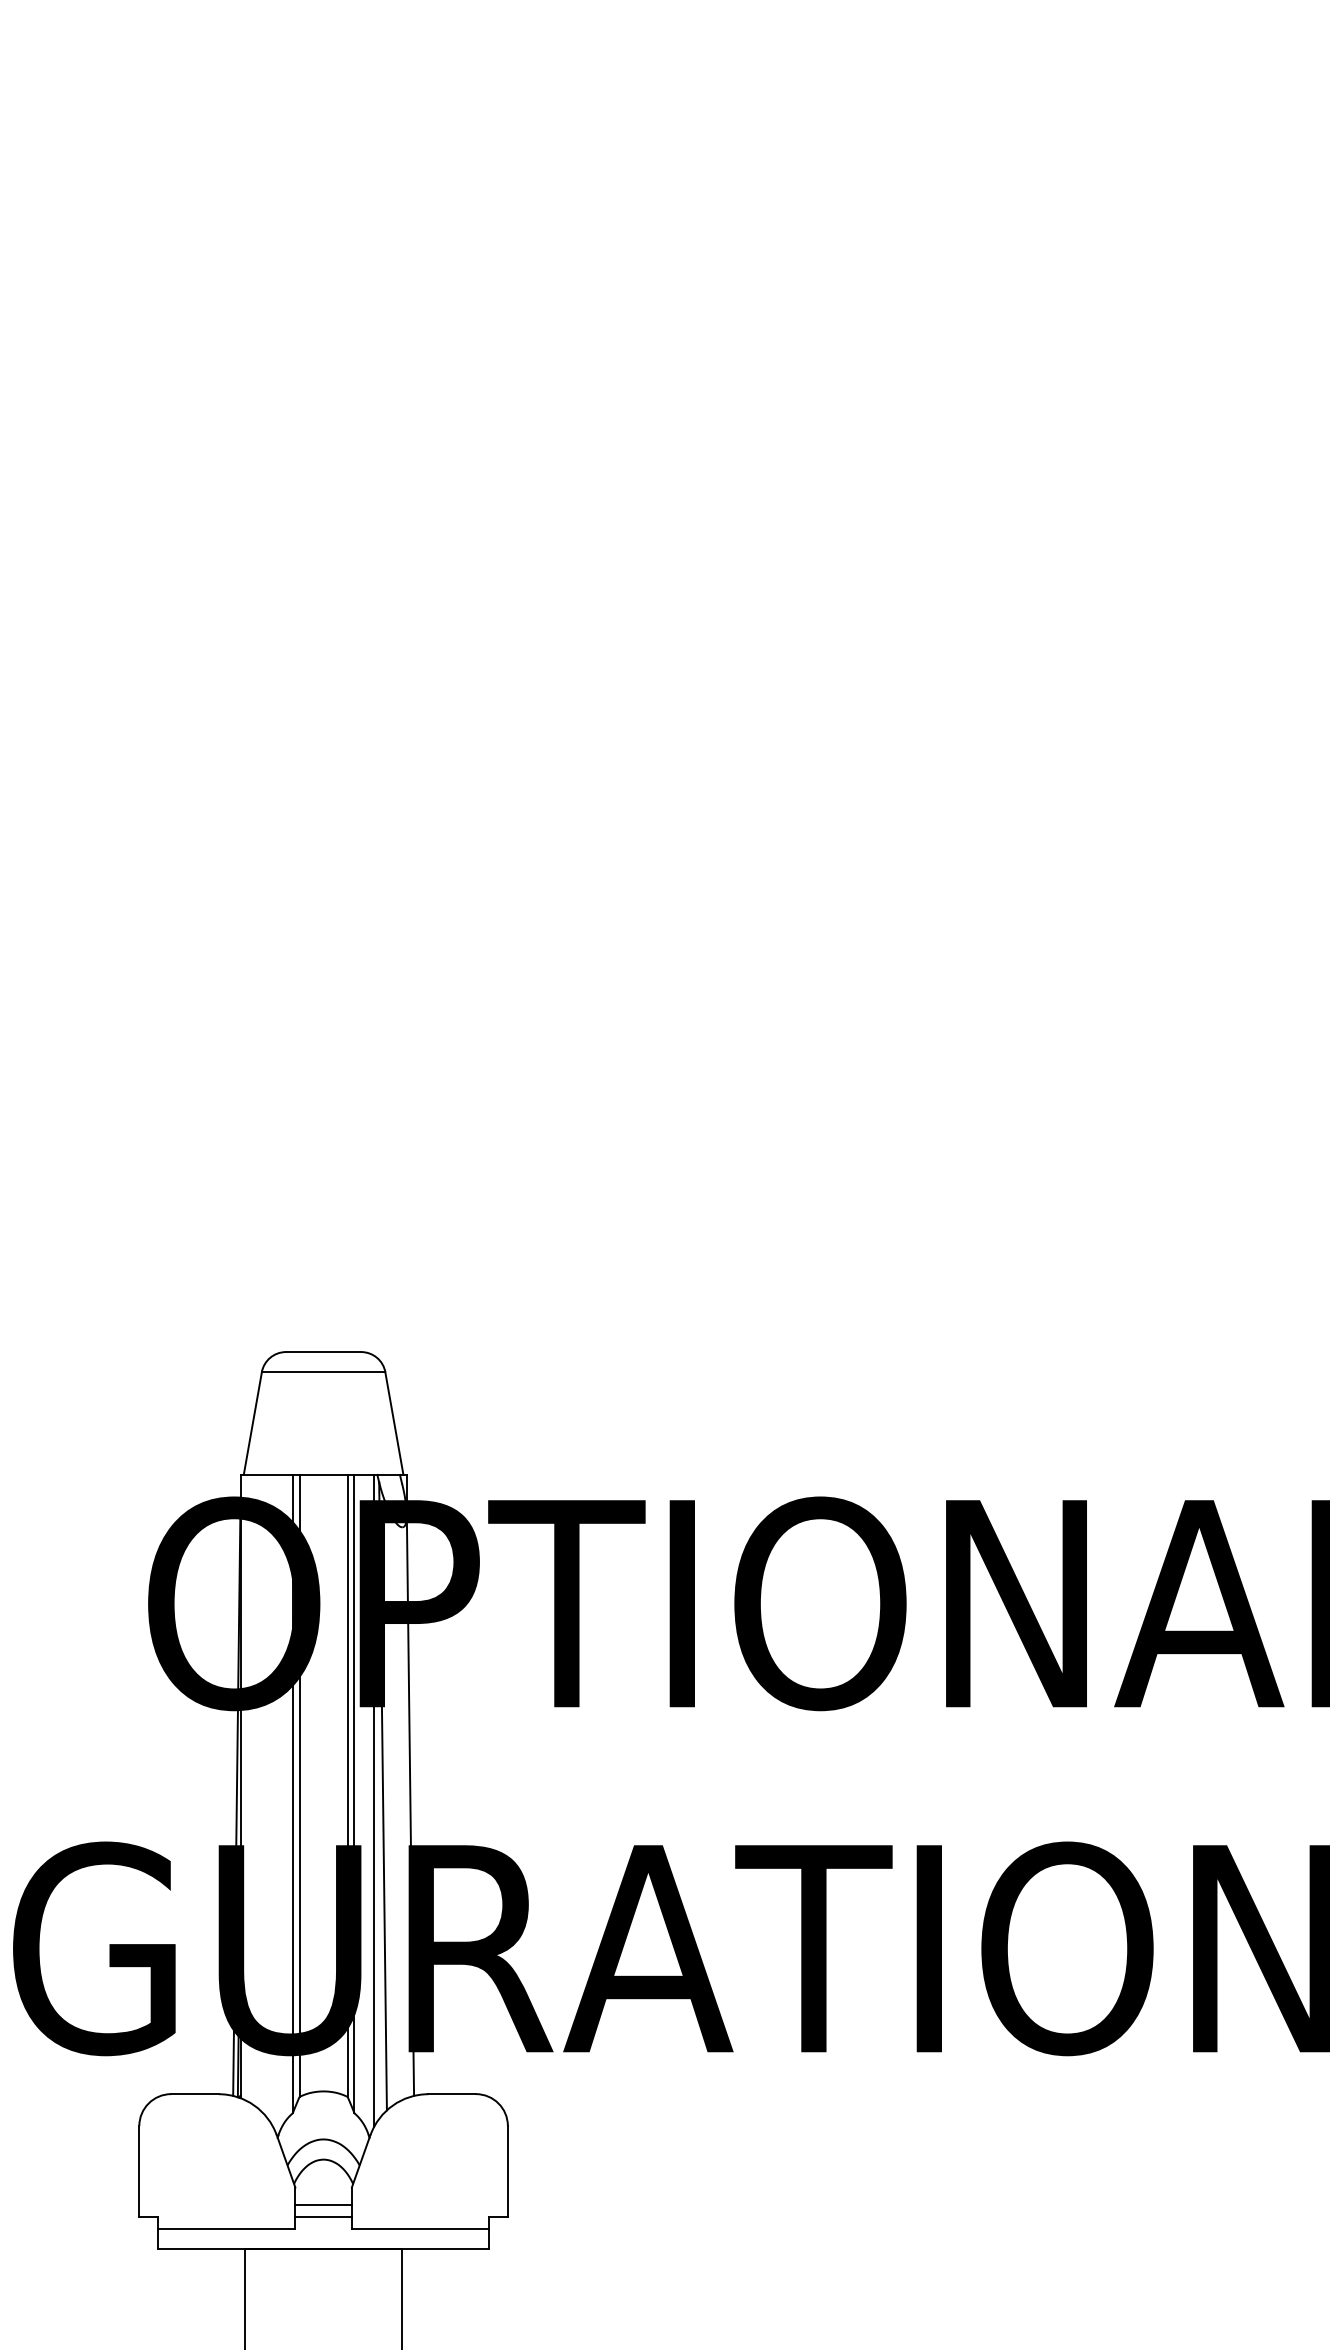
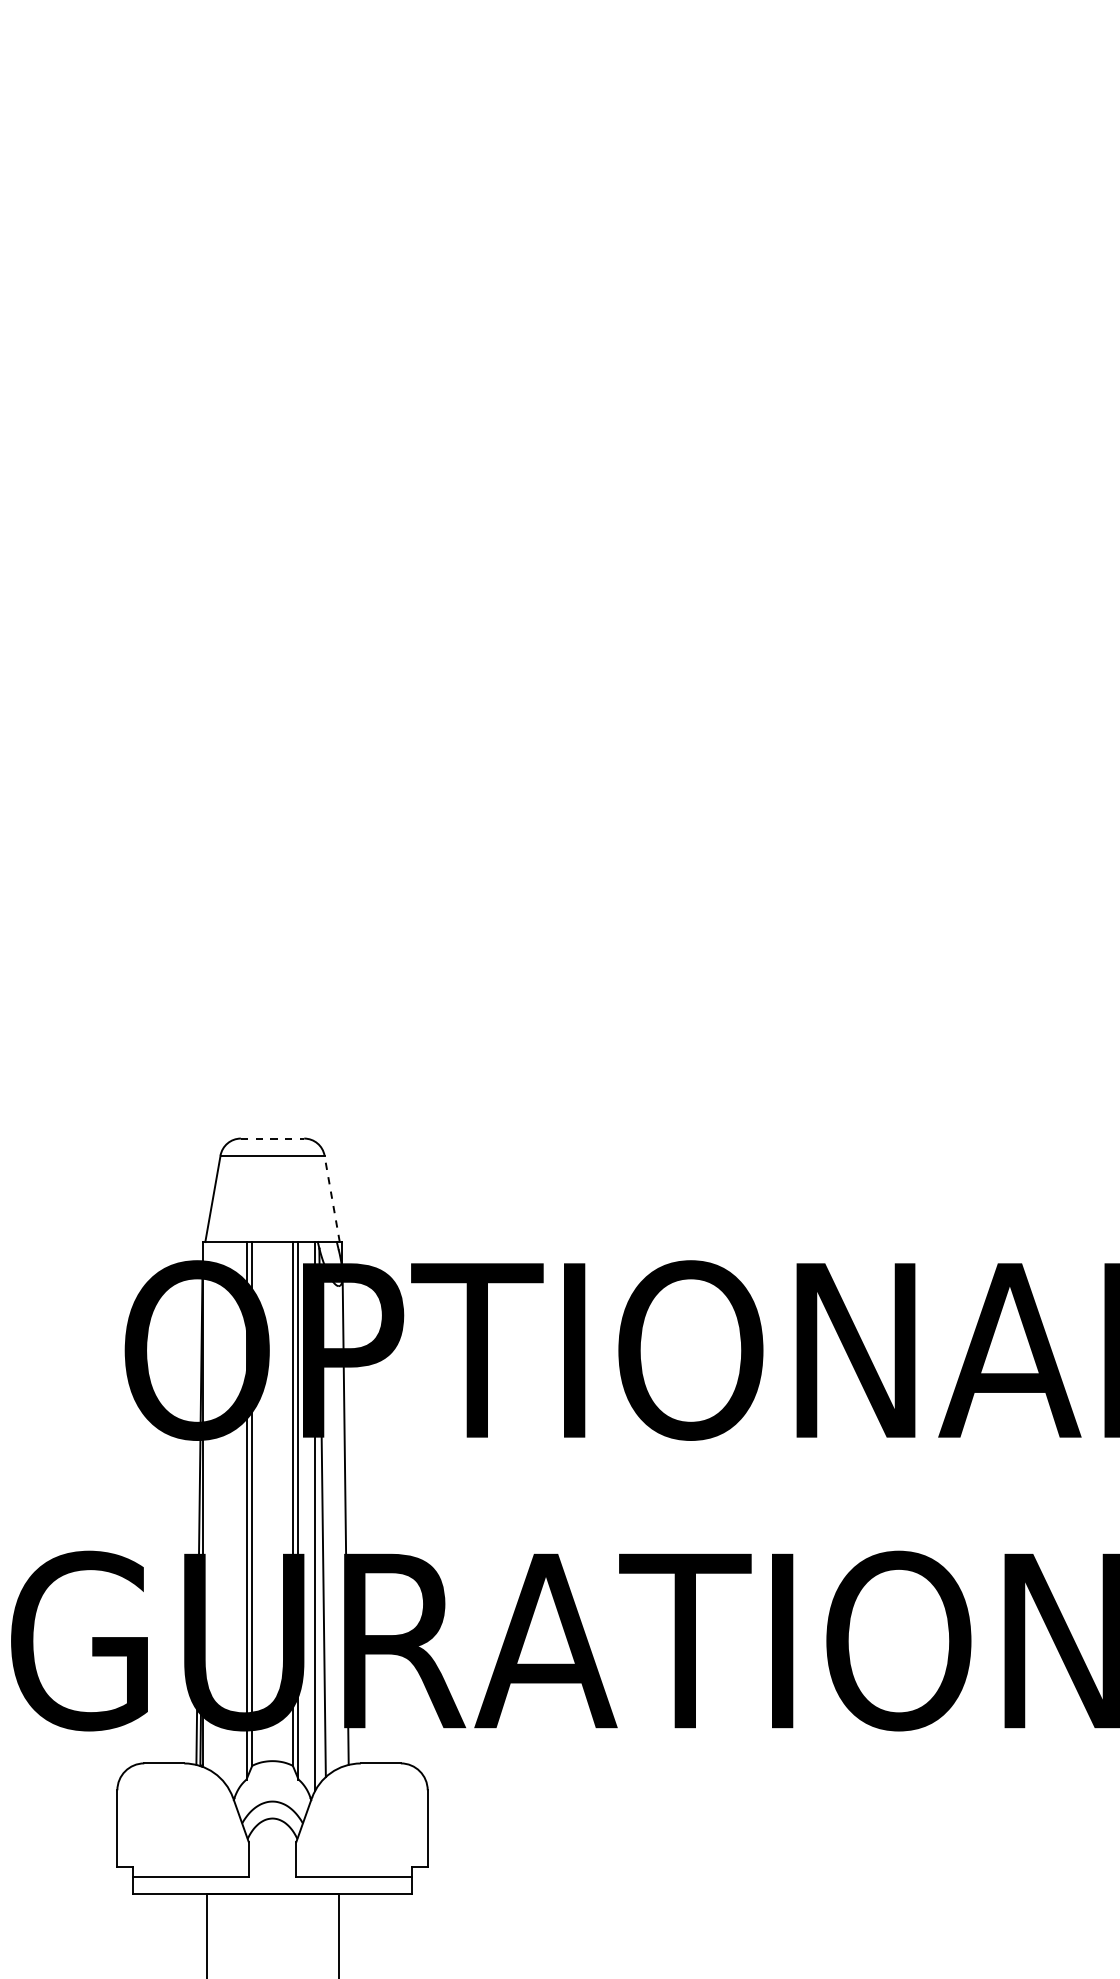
line: (323, 1352) -> (272, 1138), solid -> dashed
line: (394, 1423) -> (332, 1198), solid -> dashed
line: (323, 2204) -> (272, 1856), removed
line: (323, 2217) -> (272, 1867), removed

